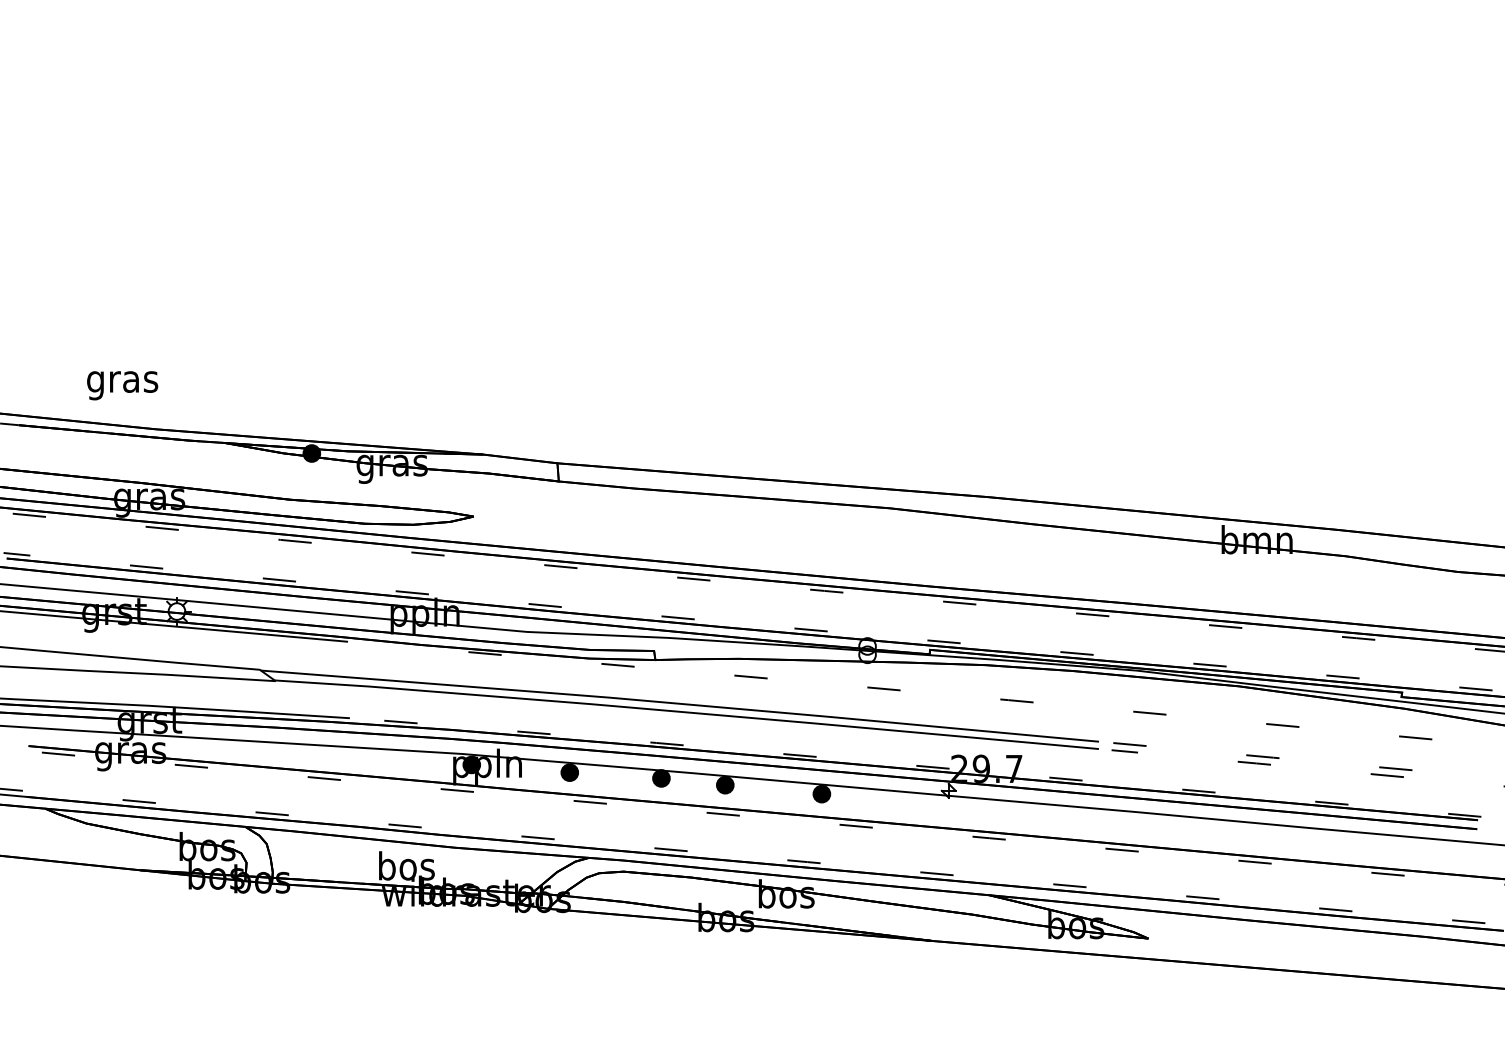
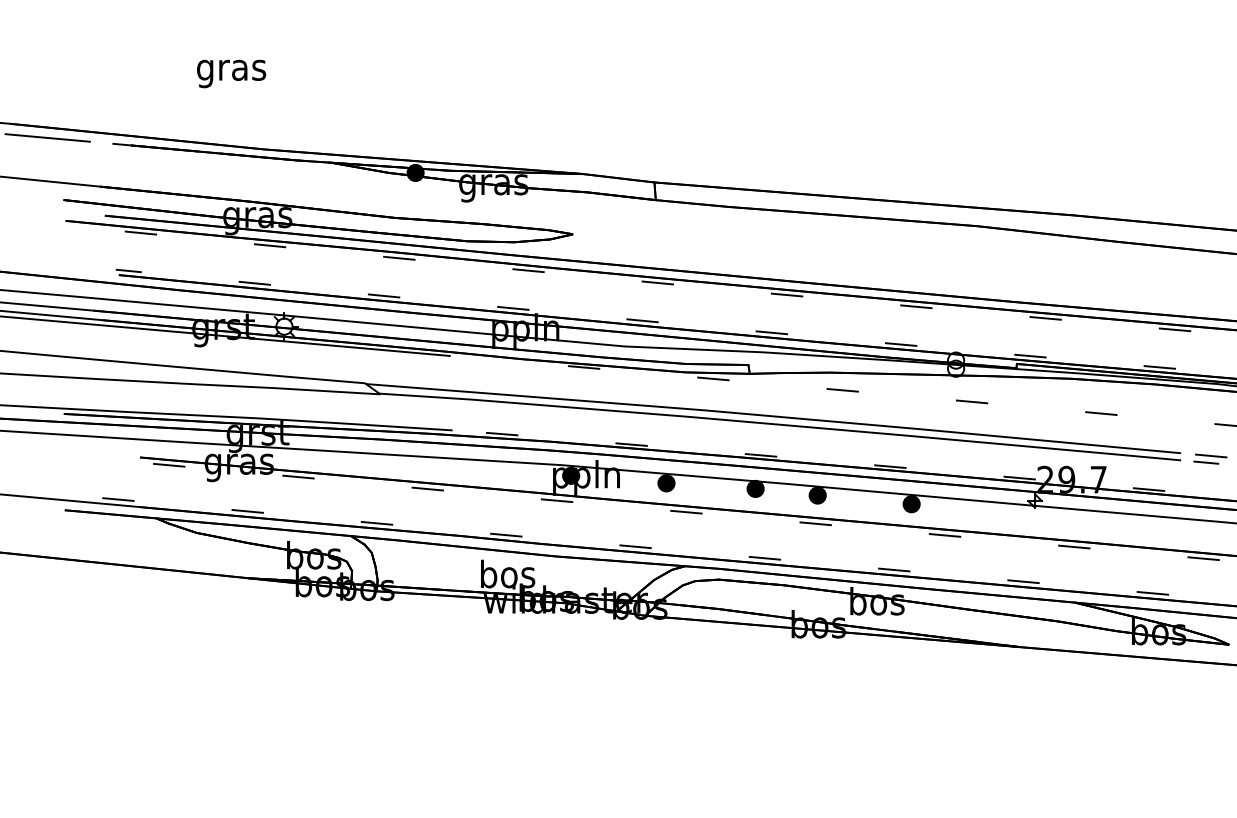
text: (122, 385) -> (231, 73), moved

